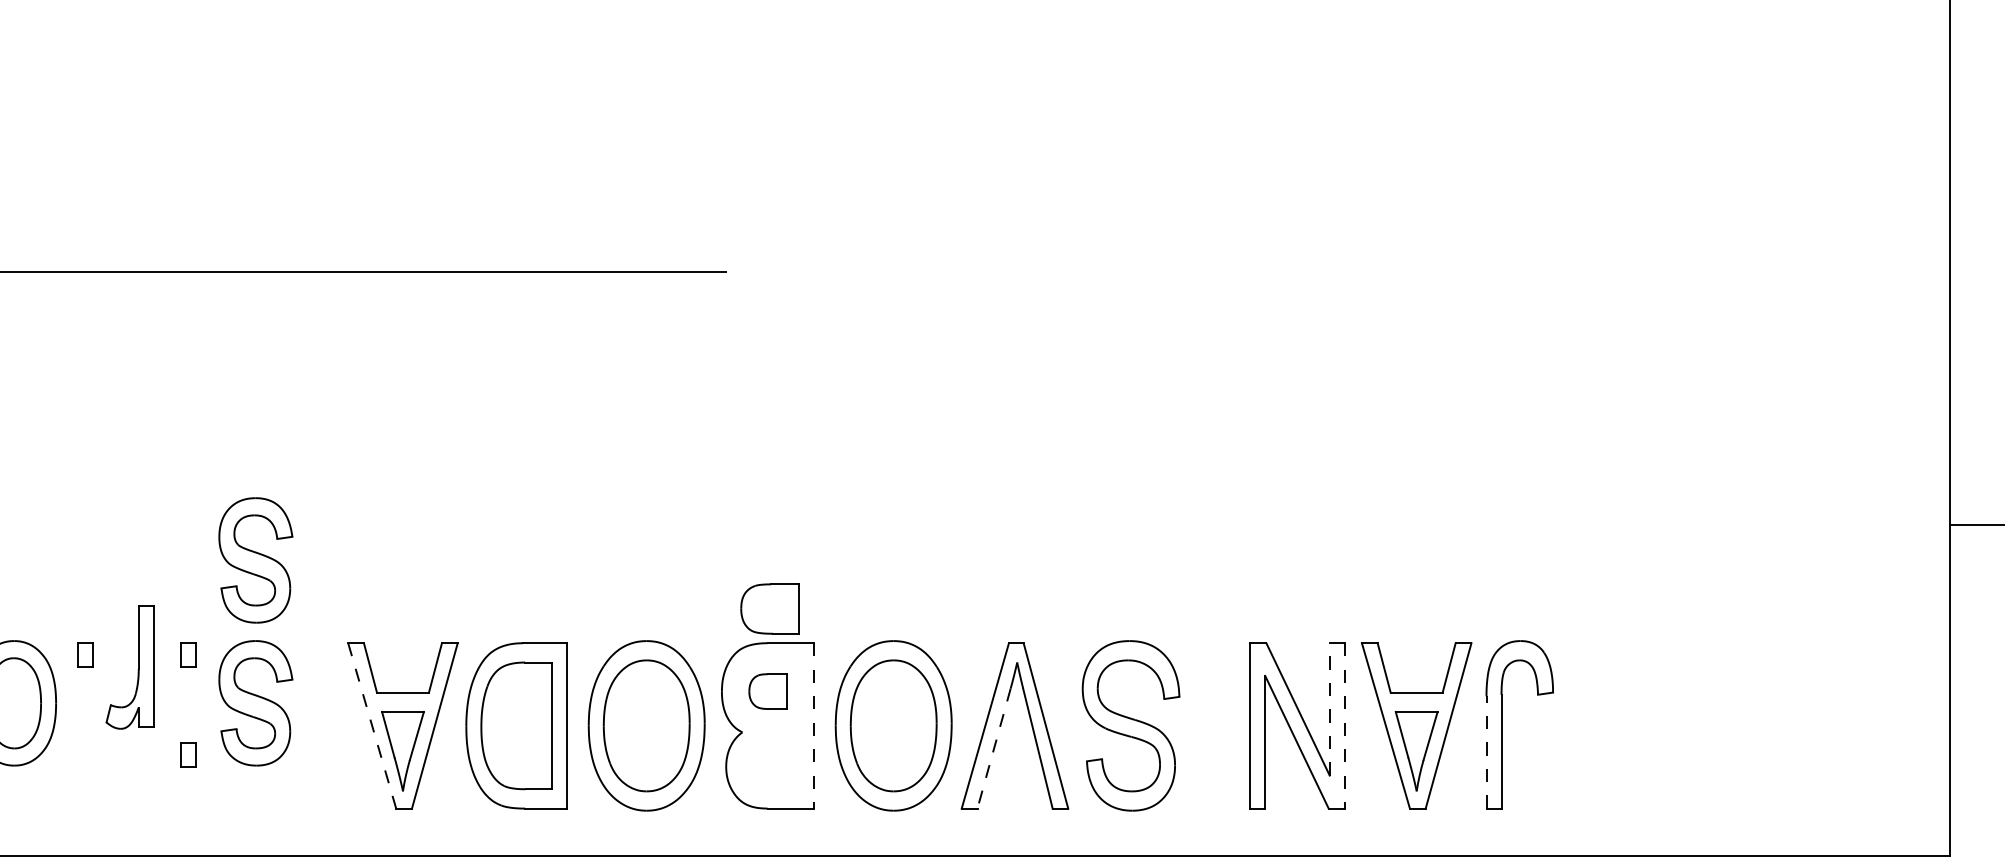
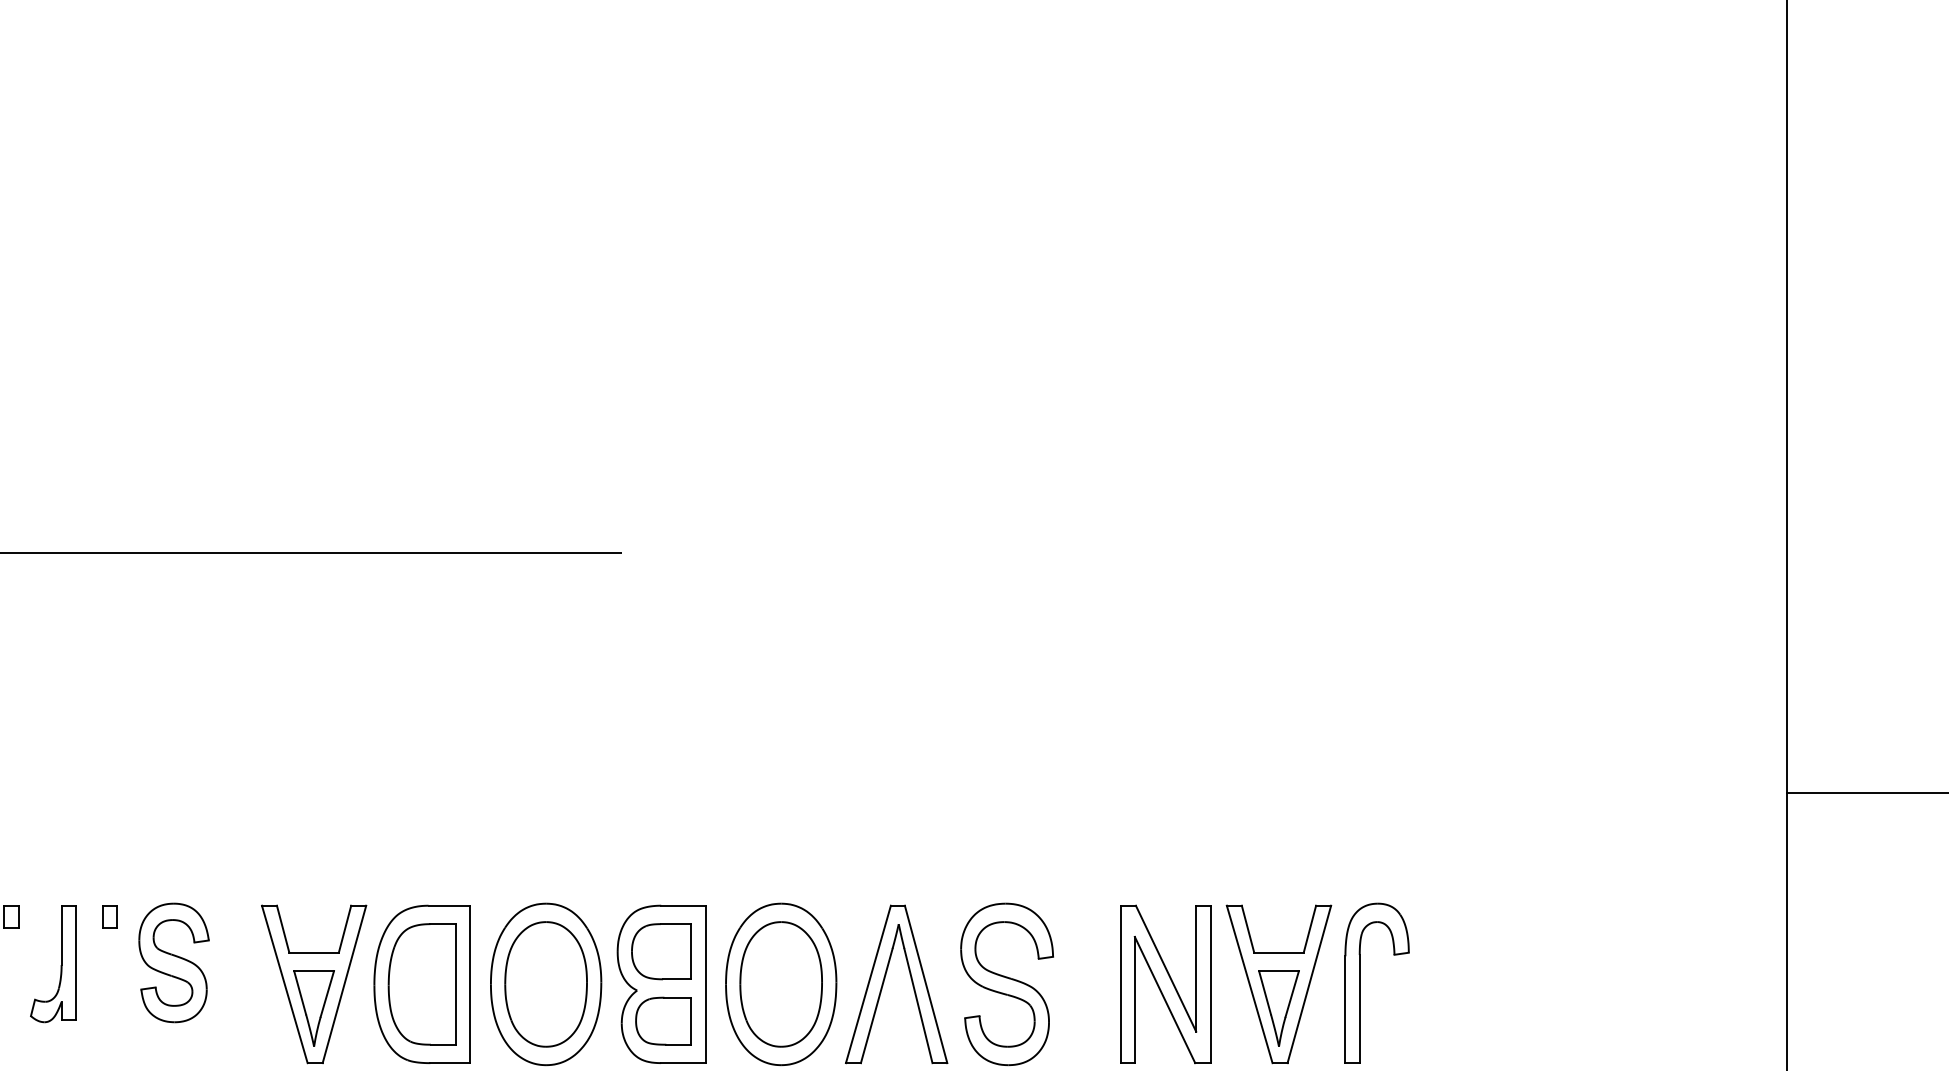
part: (255, 559) -> (173, 826), removed
part: (770, 608) -> (663, 1020), moved
part: (137, 669) -> (60, 965), moved
part: (767, 691) -> (661, 951), size x1.67
line: (1330, 709) -> (1196, 968), dashed -> solid
line: (371, 725) -> (284, 984), dashed -> solid
line: (814, 725) -> (705, 984), dashed -> solid
line: (1344, 725) -> (1210, 984), dashed -> solid
line: (993, 749) -> (876, 1006), dashed -> solid
line: (1486, 752) -> (1345, 1009), dashed -> solid
part: (188, 754) -> (109, 1011), removed

